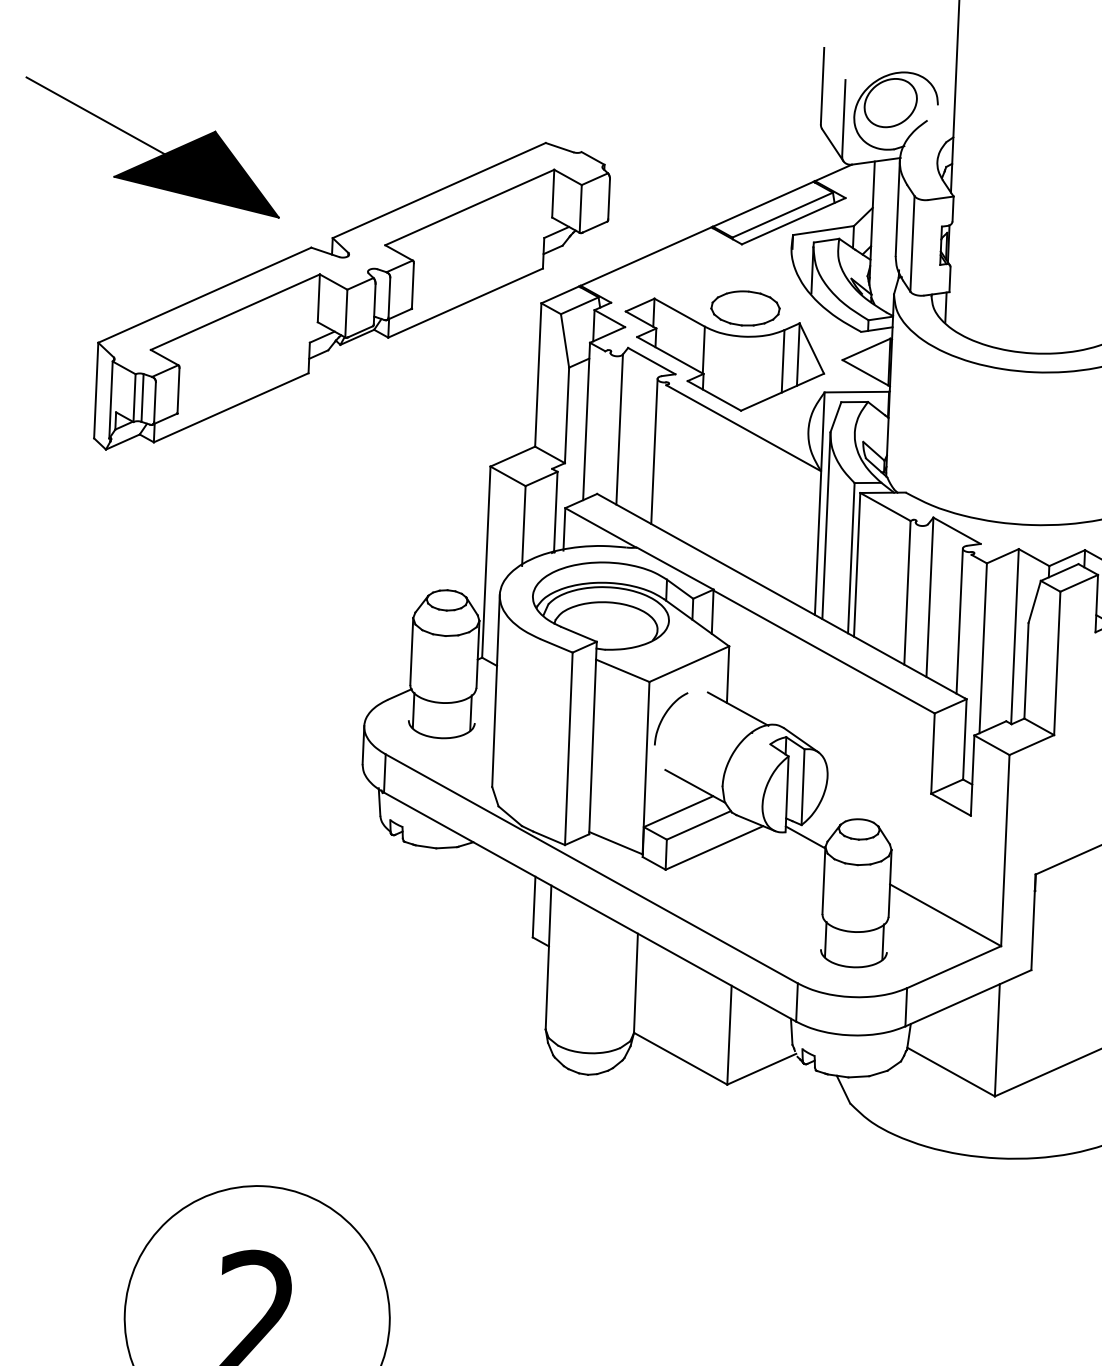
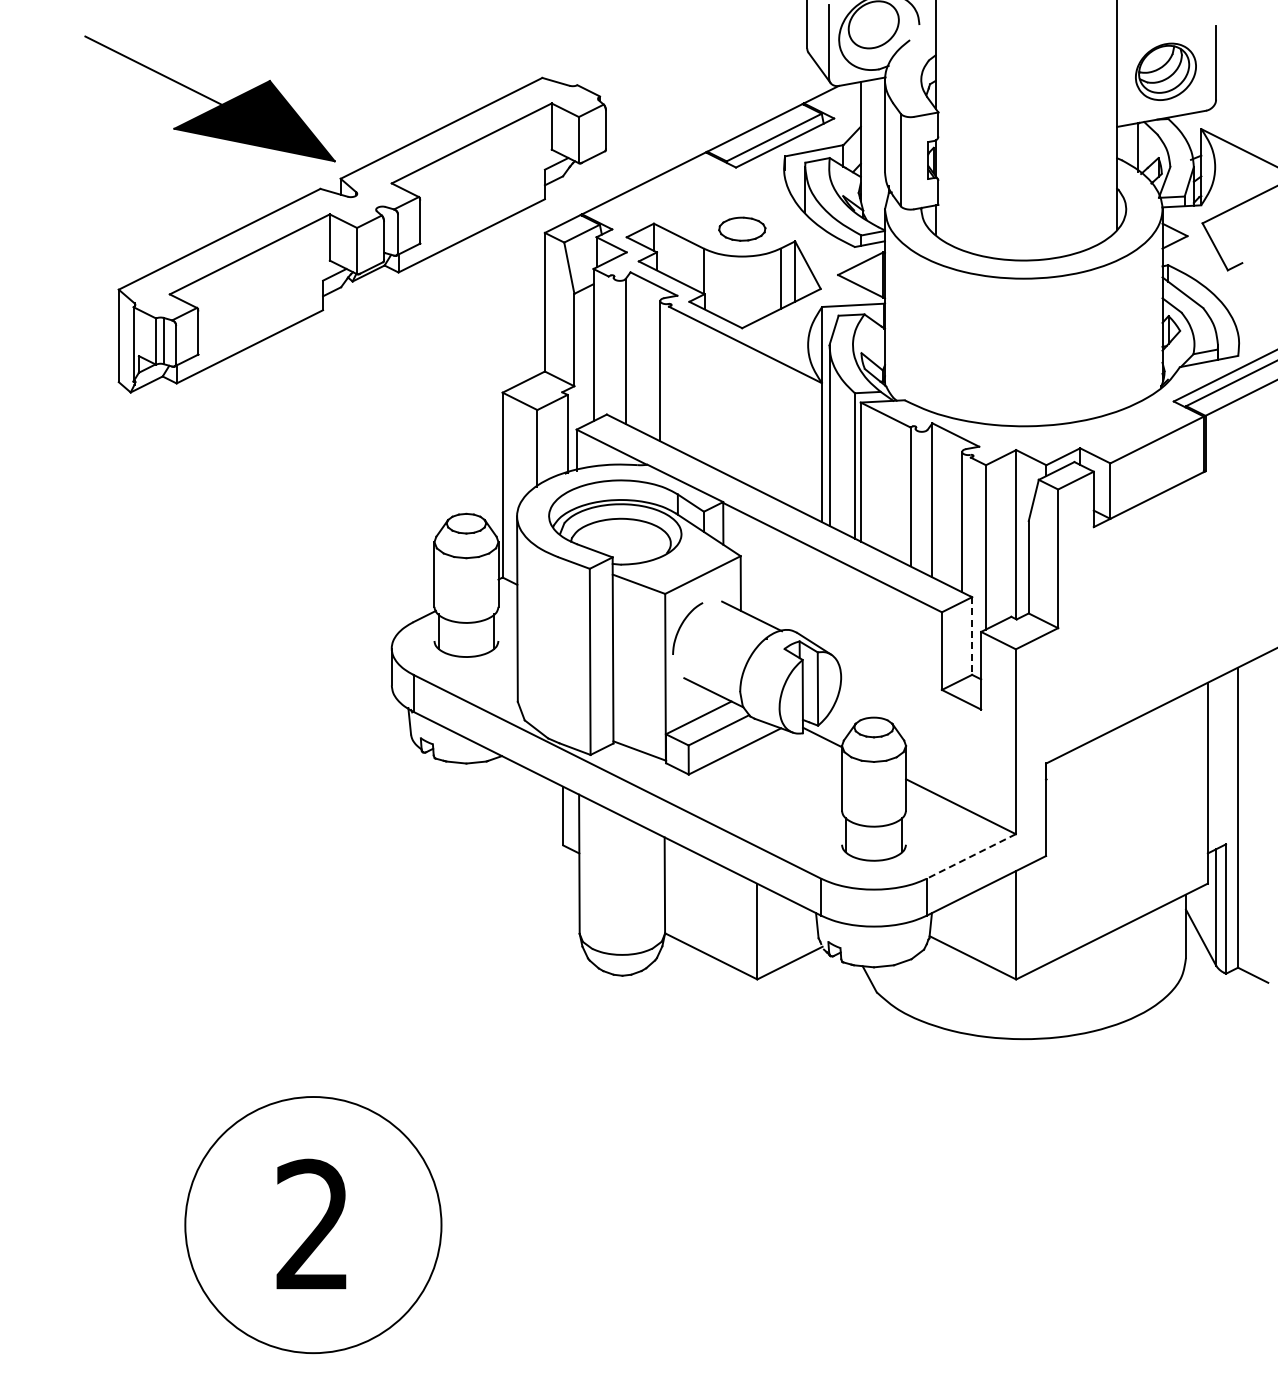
part: (152, 147) -> (209, 98), moved
part: (745, 307) -> (742, 228), size x0.7
line: (965, 739) -> (972, 636), solid -> dashed
line: (954, 967) -> (971, 856), solid -> dashed

